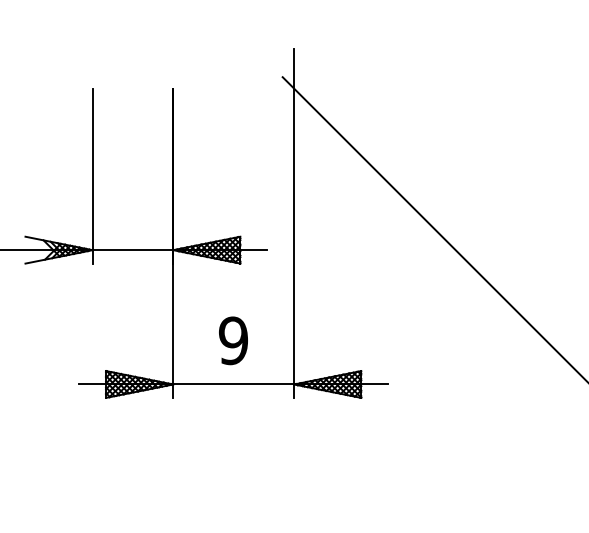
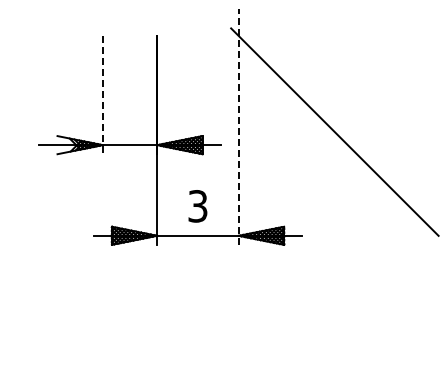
line: (92, 176) -> (102, 95), solid -> dashed
line: (293, 224) -> (238, 127), solid -> dashed
text: (232, 341) -> (197, 206), 9 -> 3

